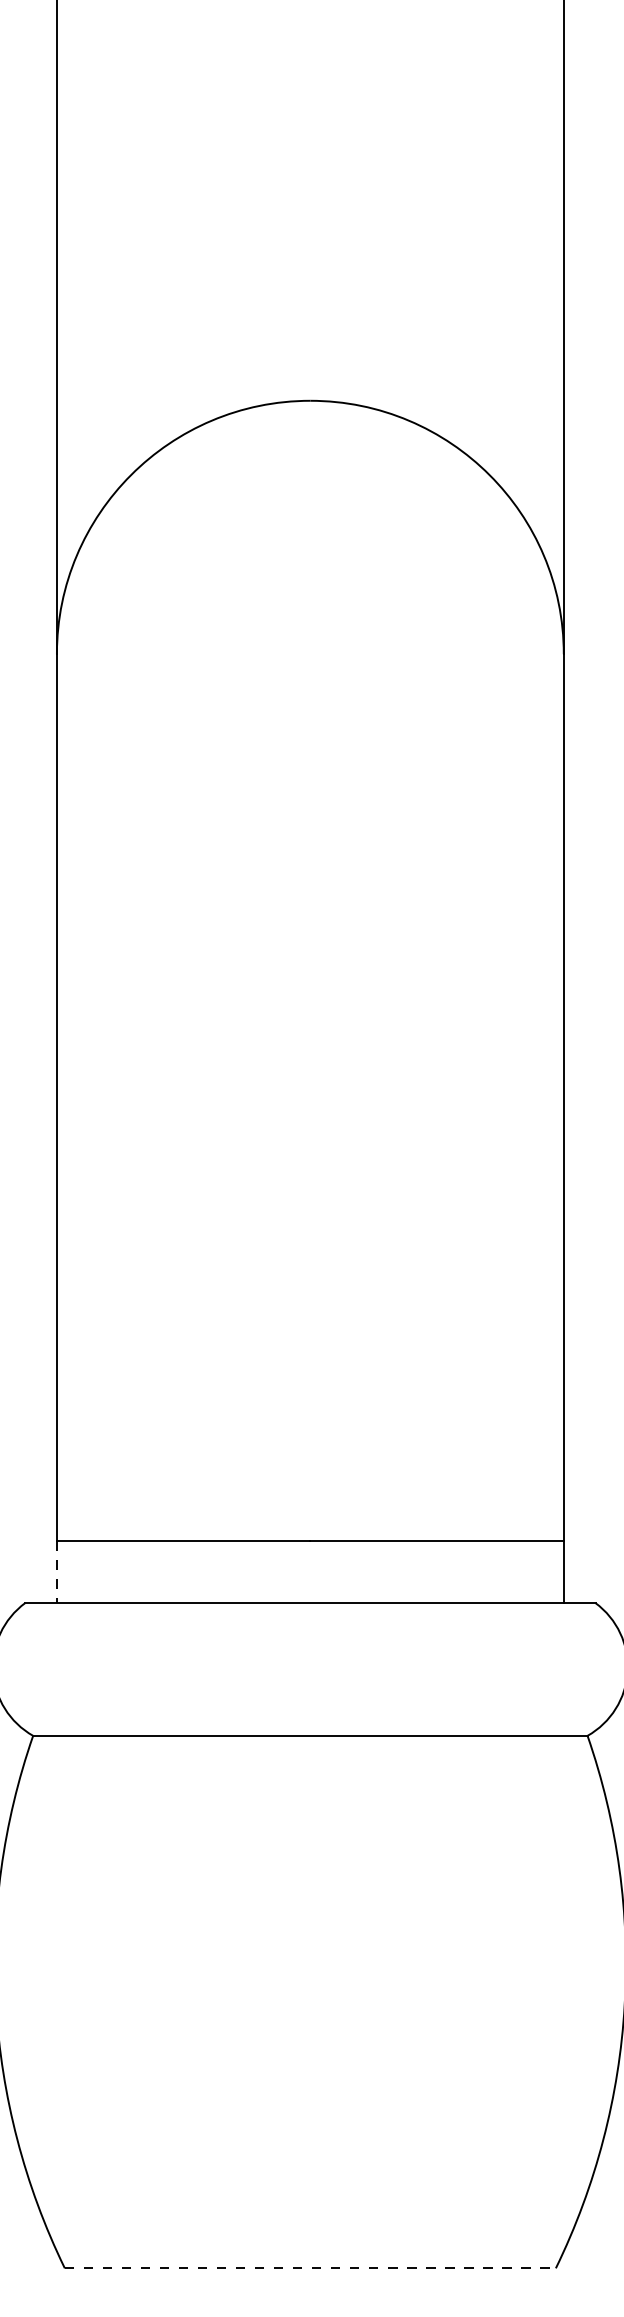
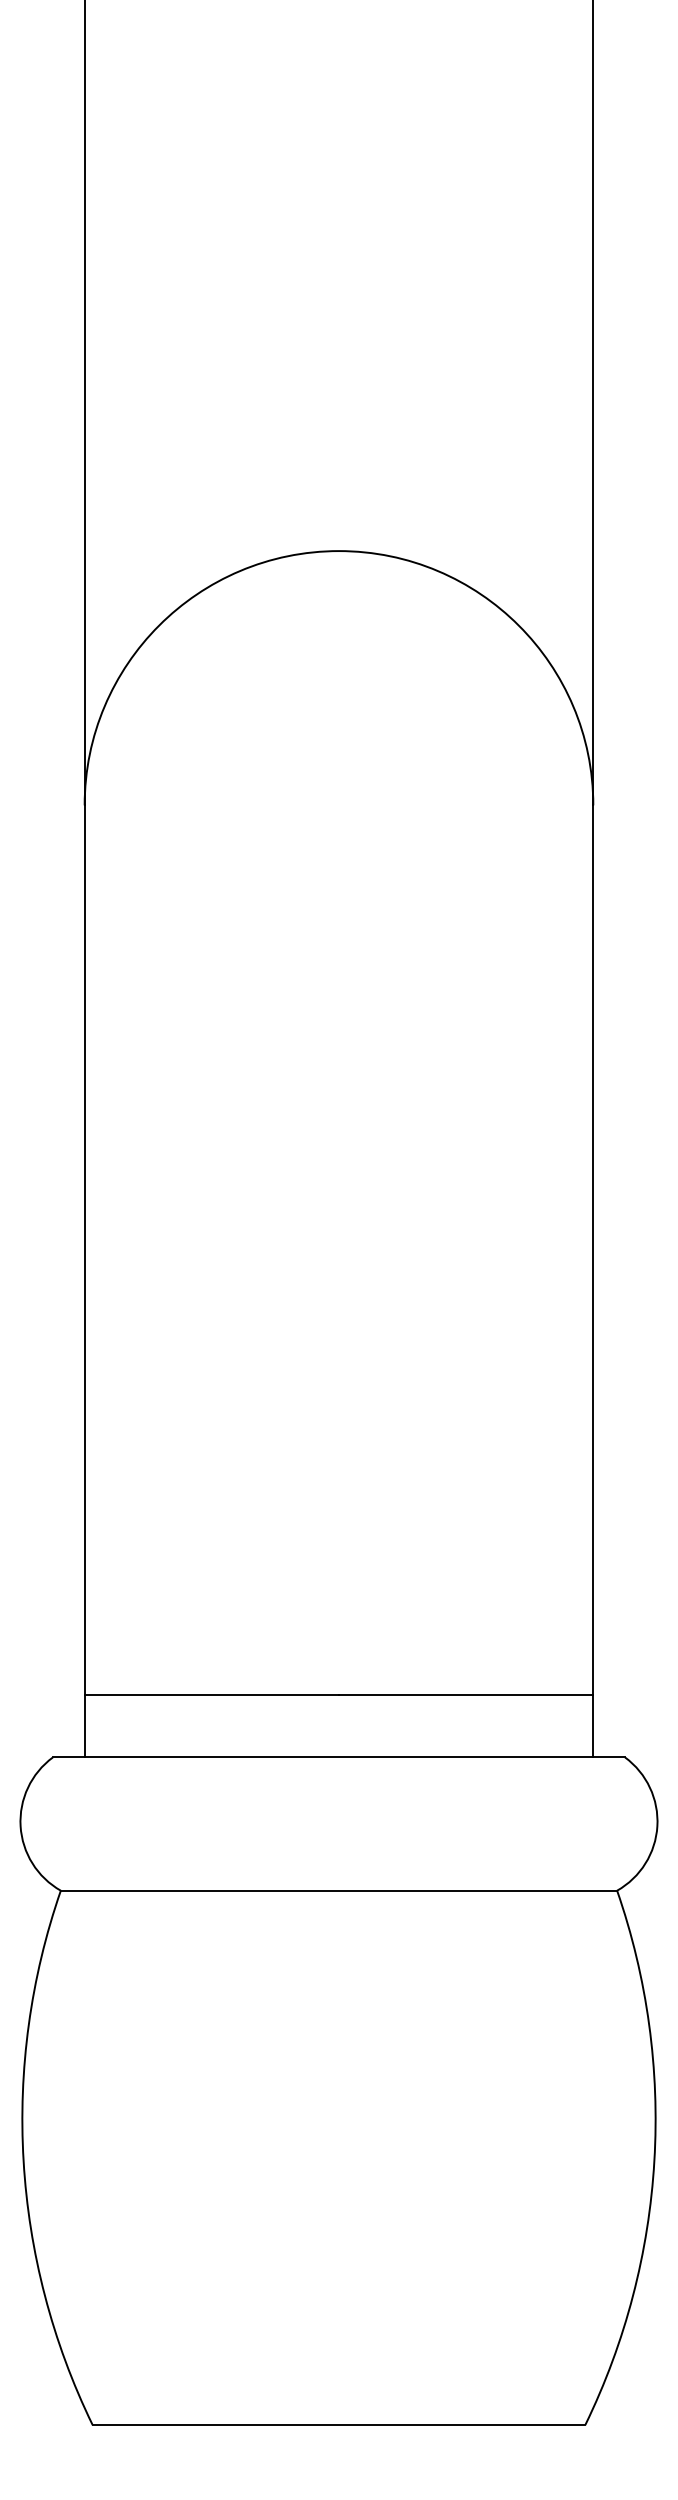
line: (56, 1572) -> (84, 1726), dashed -> solid
line: (310, 2268) -> (339, 2425), dashed -> solid

